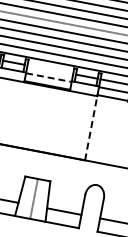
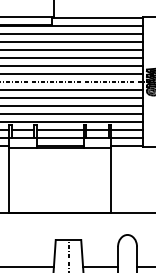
line: (50, 69) -> (60, 130), added
line: (49, 77) -> (60, 138), dashed -> solid
line: (91, 128) -> (111, 180), dashed -> solid

